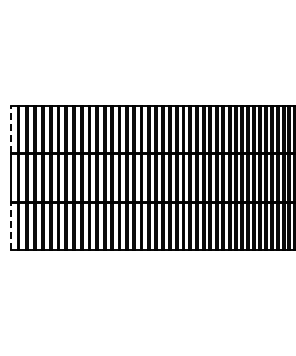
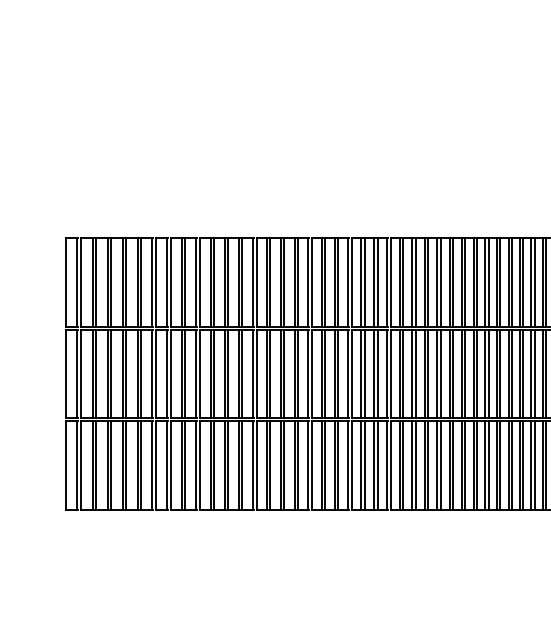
line: (11, 129) -> (66, 283), dashed -> solid
line: (11, 226) -> (66, 465), dashed -> solid

